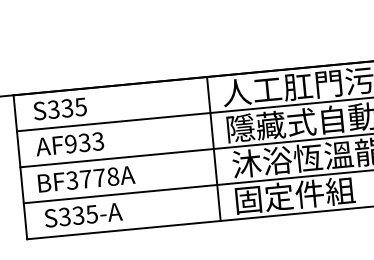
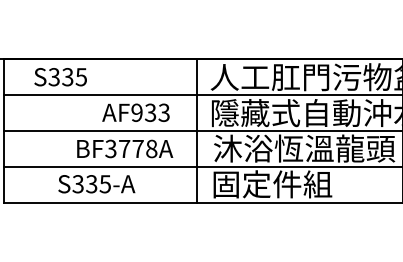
text: (60, 109) -> (60, 77), moved
text: (69, 143) -> (135, 112), moved
text: (86, 178) -> (125, 148), moved
text: (83, 215) -> (96, 184), moved

